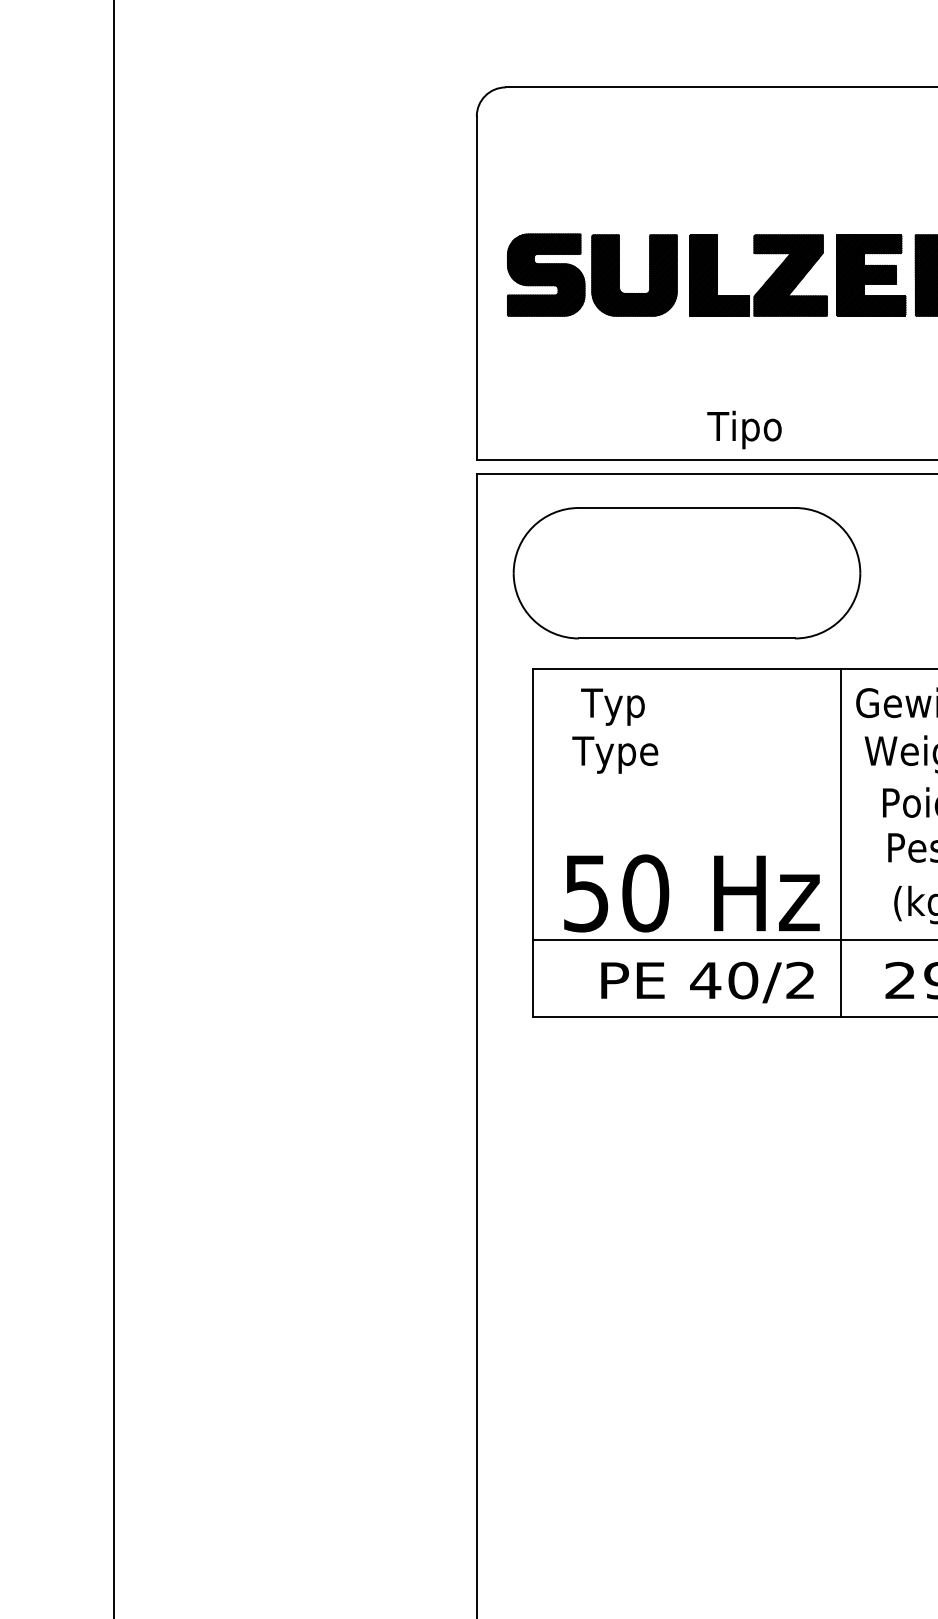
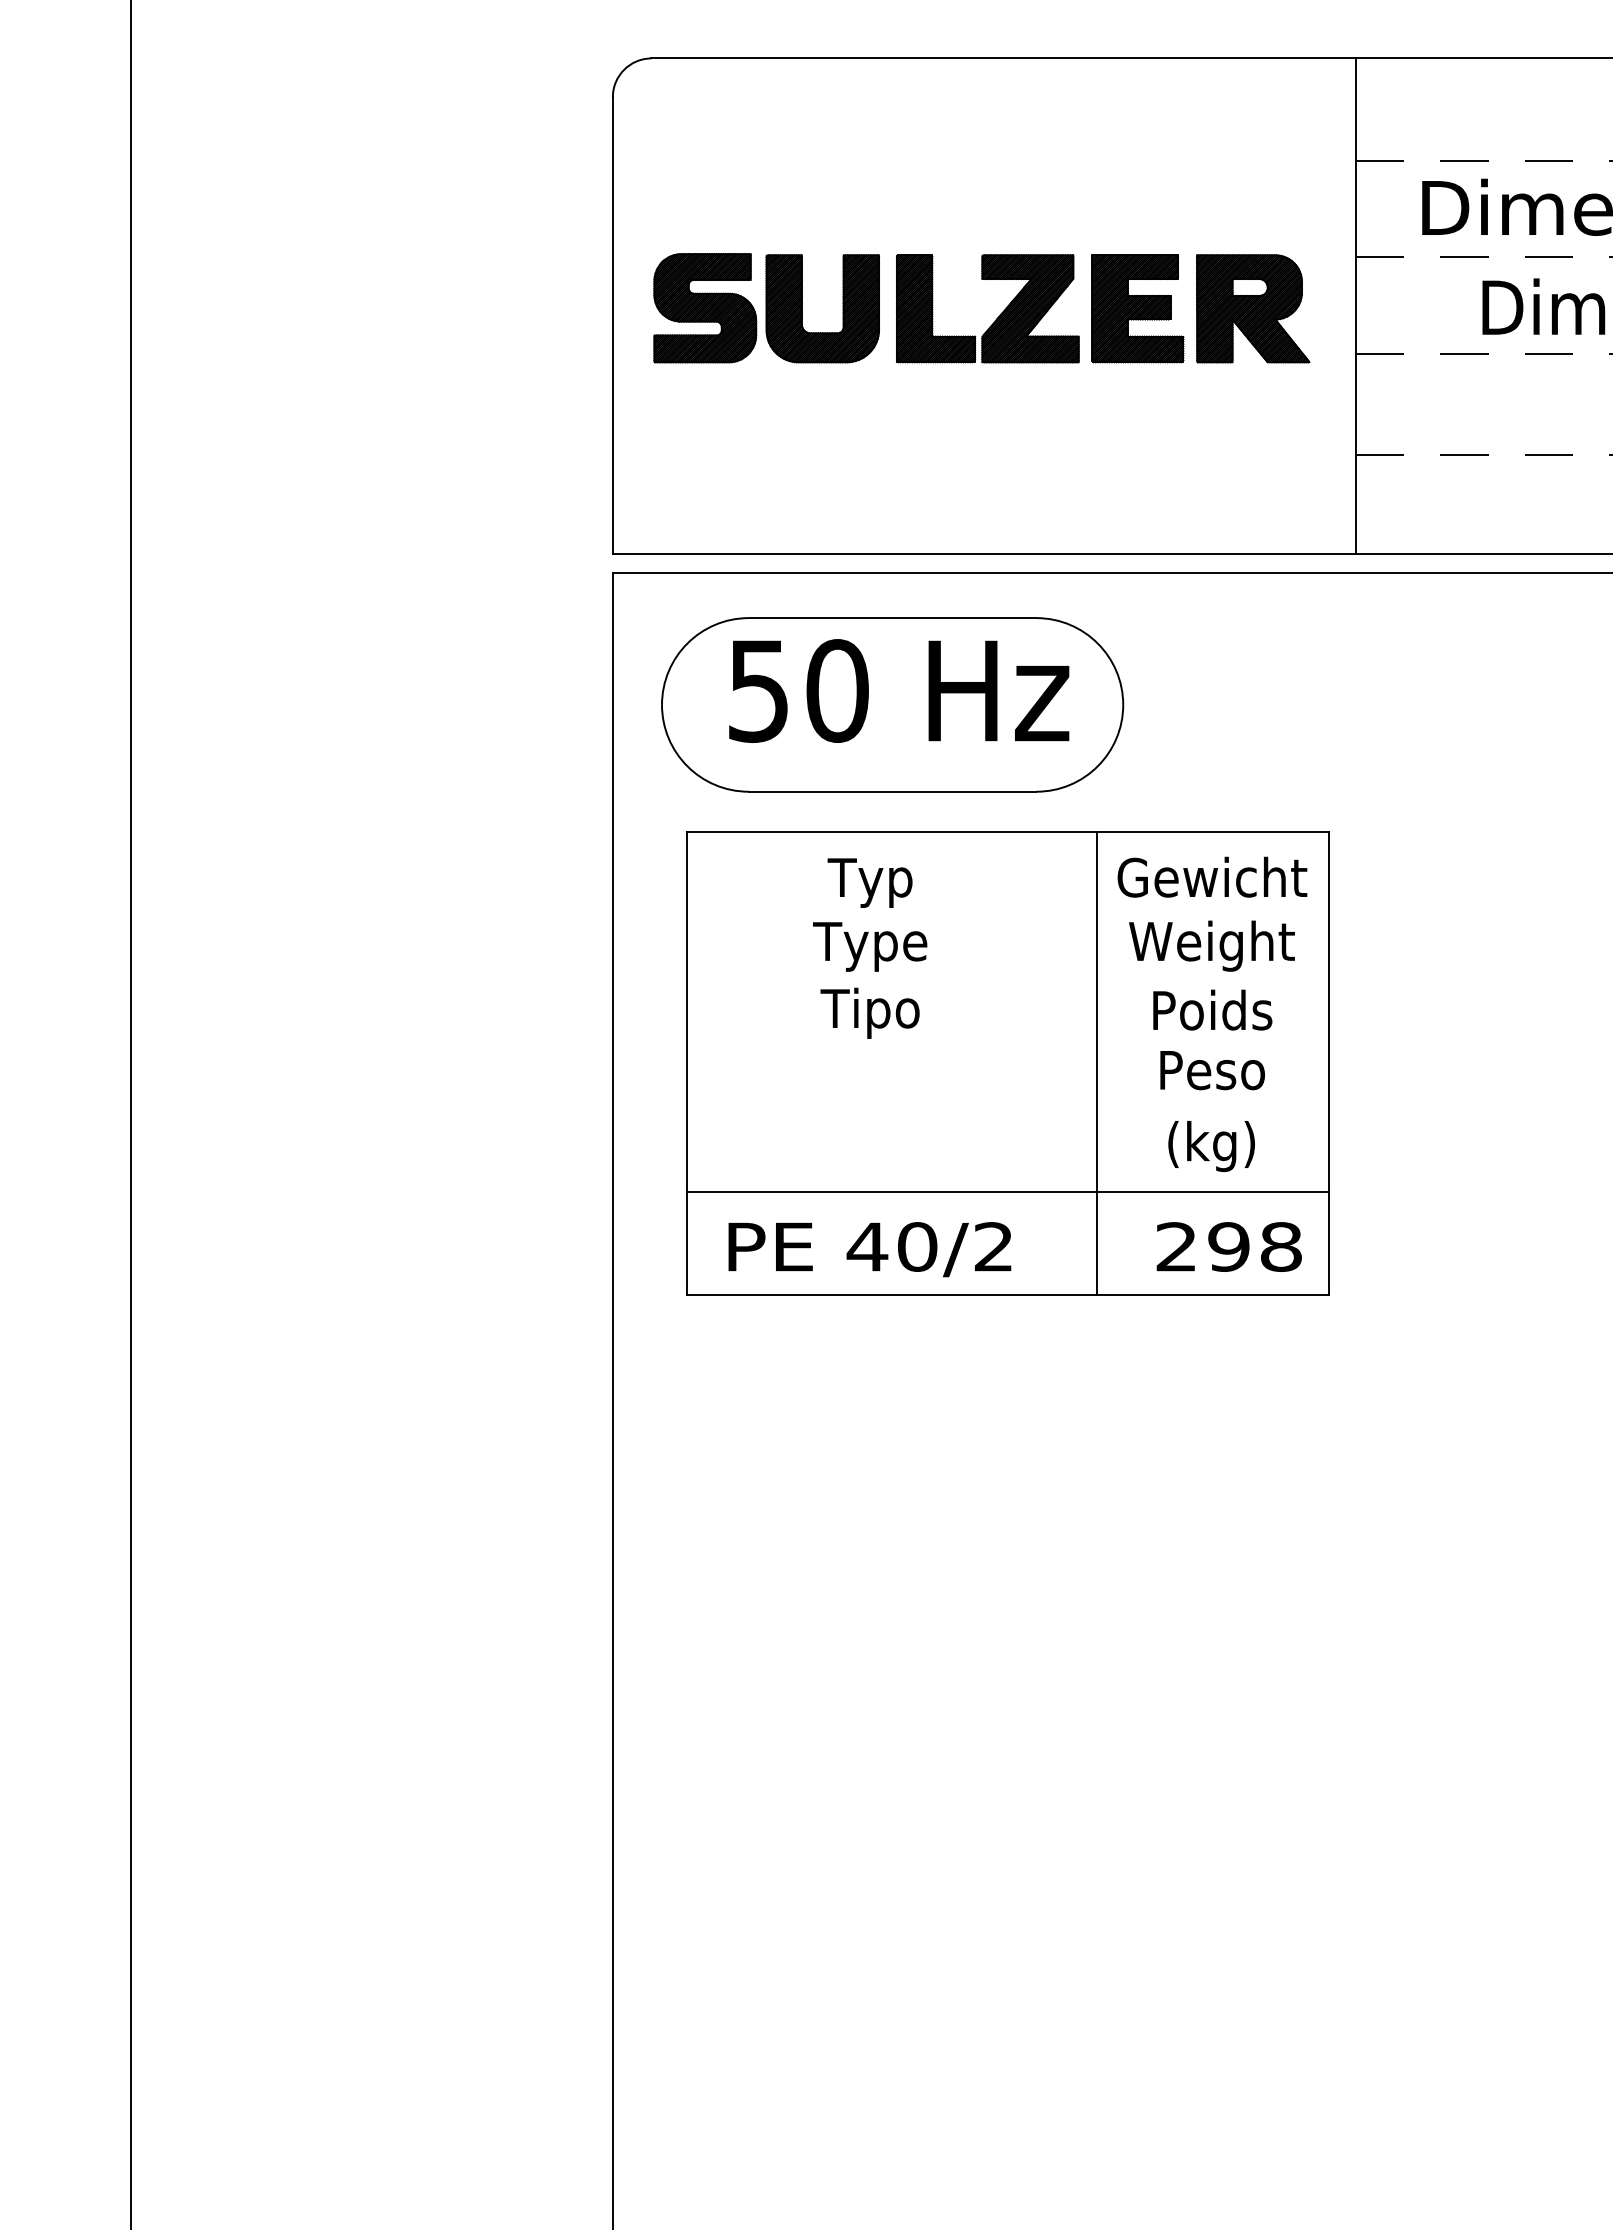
text: (744, 429) -> (869, 1012), moved
text: (612, 706) -> (869, 882), moved
text: (615, 754) -> (870, 946), moved
text: (692, 893) -> (899, 690), moved
text: (707, 982) -> (869, 1249), moved

